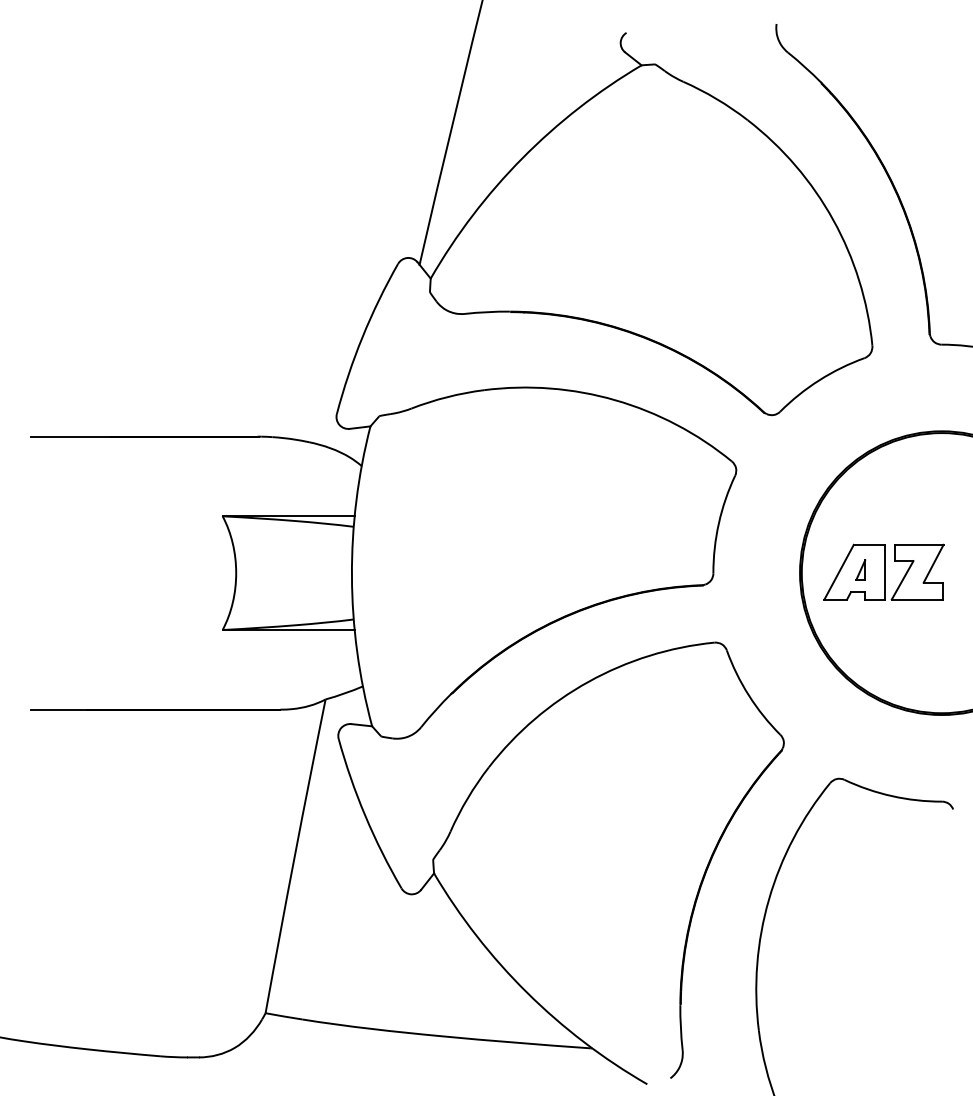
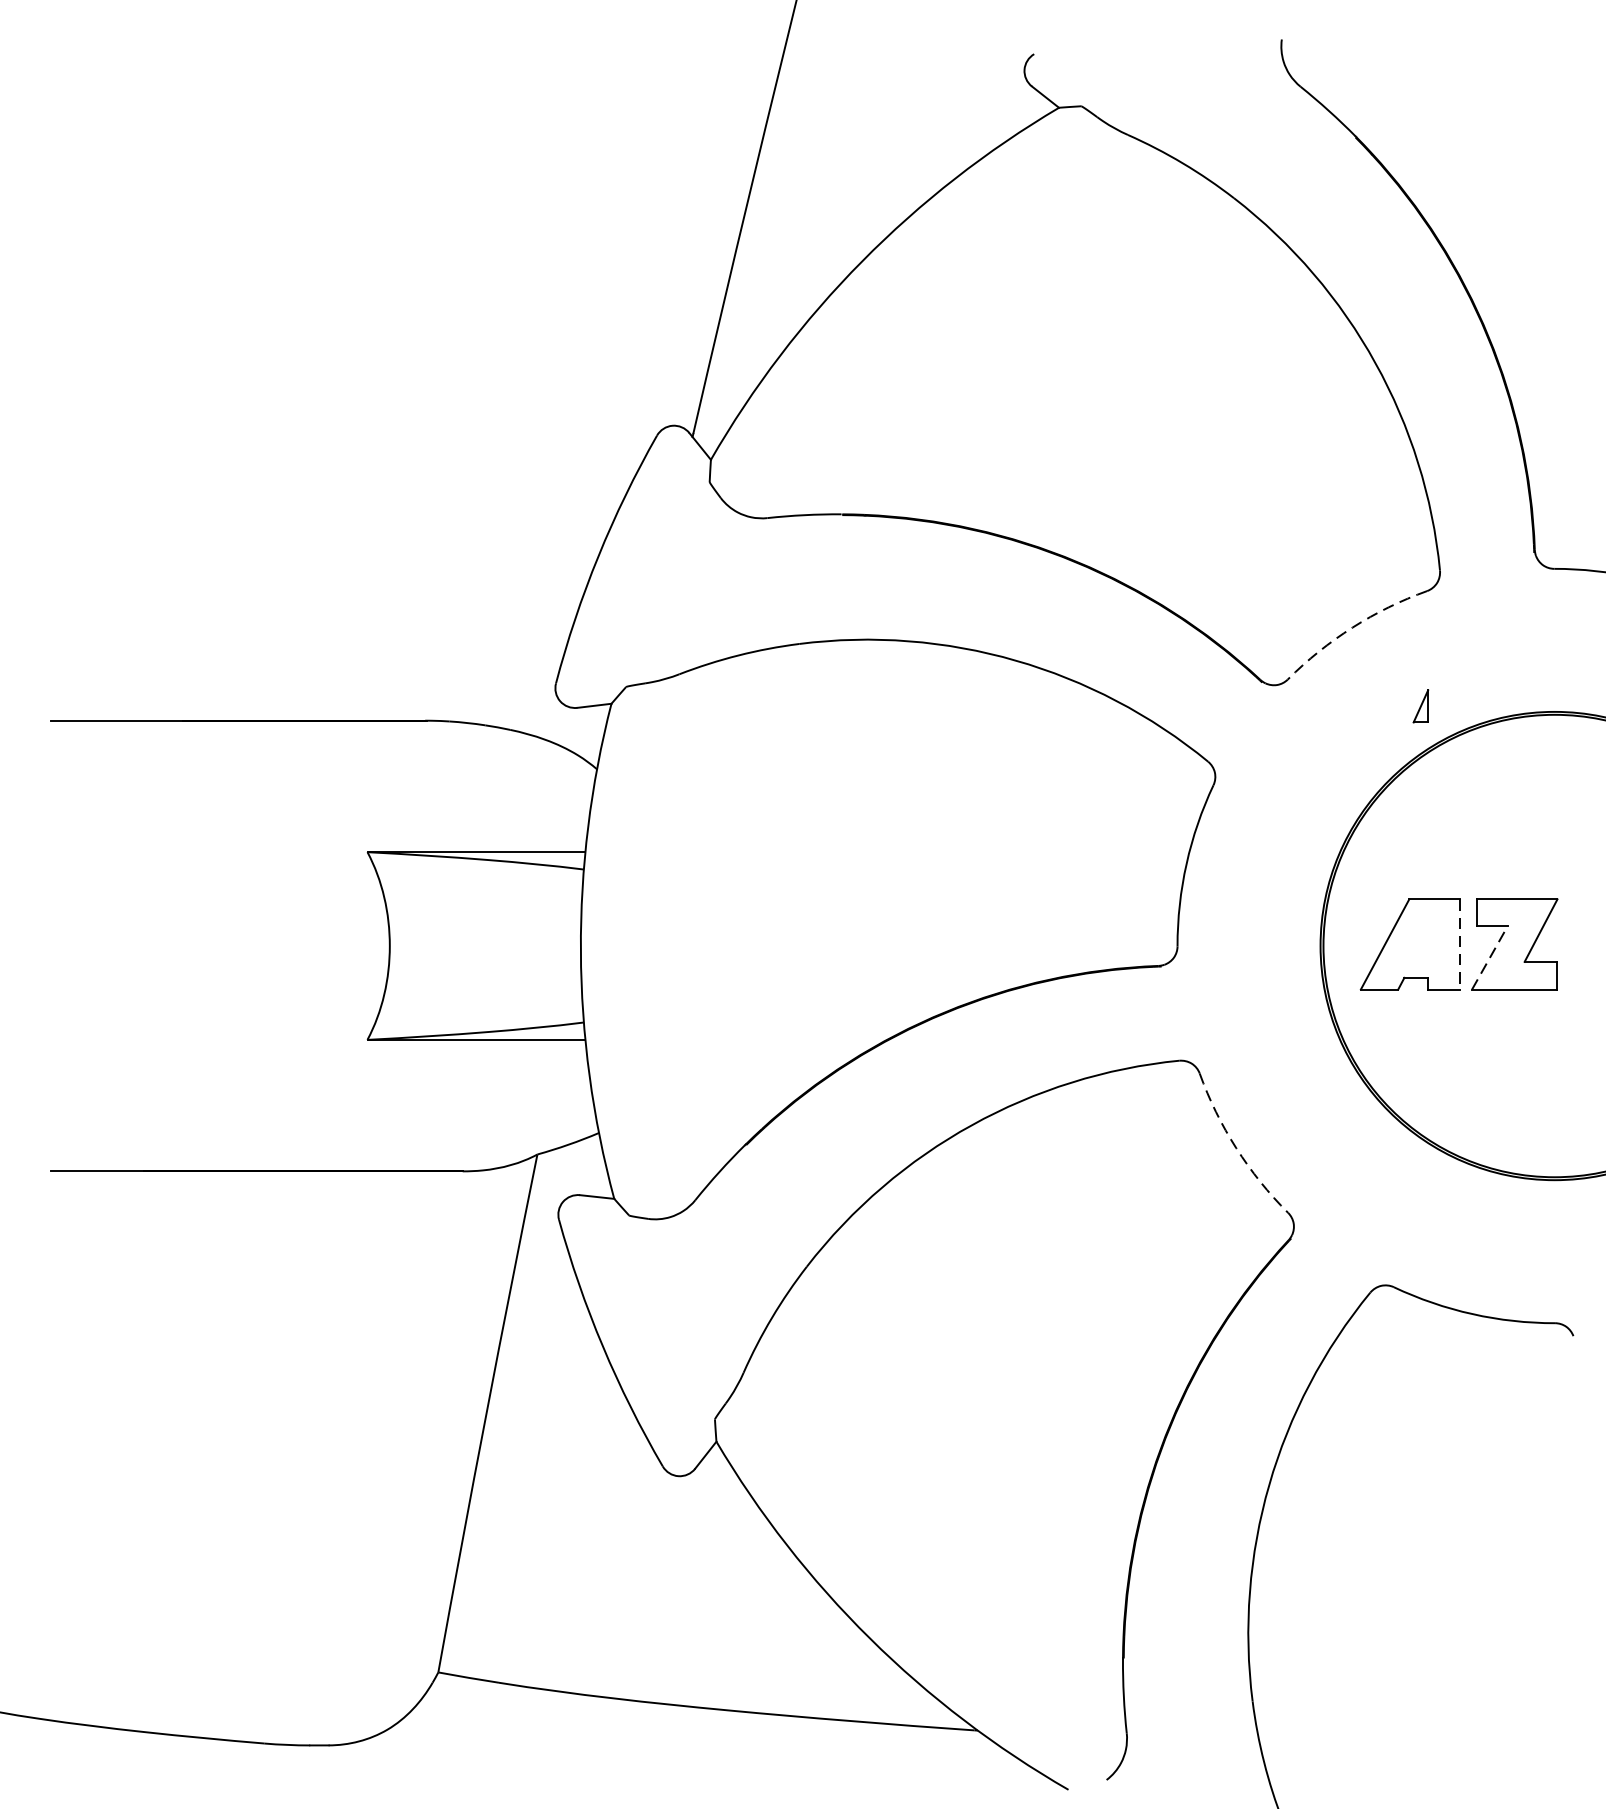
arc: (819, 380) -> (1352, 628), solid -> dashed
part: (860, 569) -> (1420, 705), moved
line: (884, 572) -> (1459, 944), solid -> dashed
line: (902, 579) -> (1489, 956), solid -> dashed
arc: (748, 695) -> (1235, 1147), solid -> dashed

